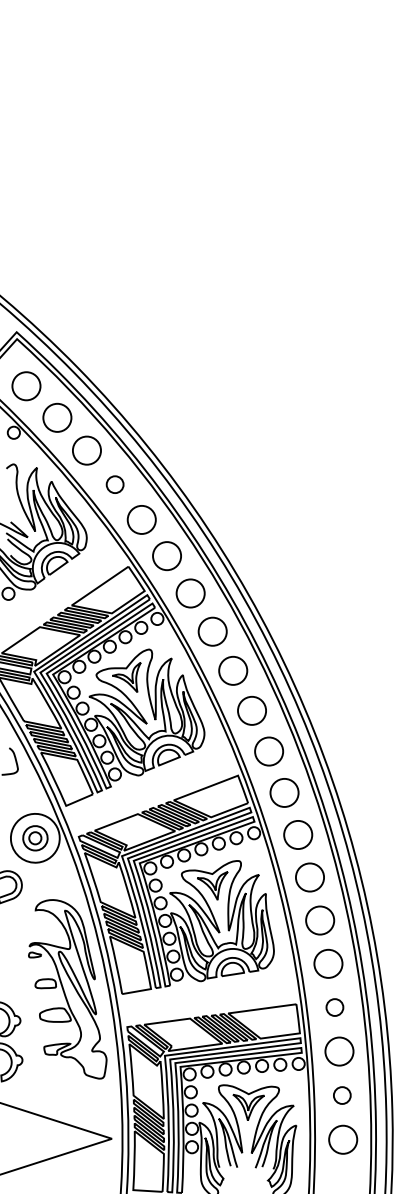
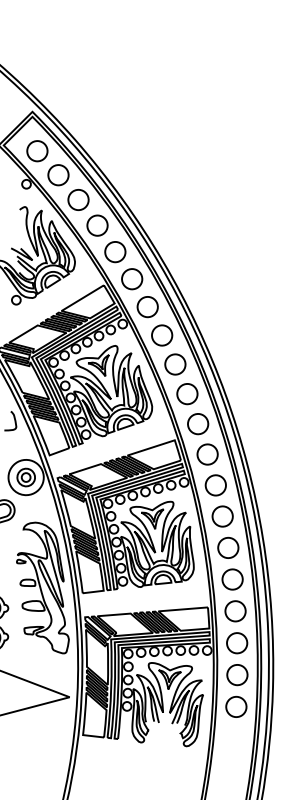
circle: (115, 484) -> (97, 225), size x1.67
circle: (334, 1007) -> (235, 611), size x1.67
circle: (342, 1095) -> (237, 675), size x1.67

